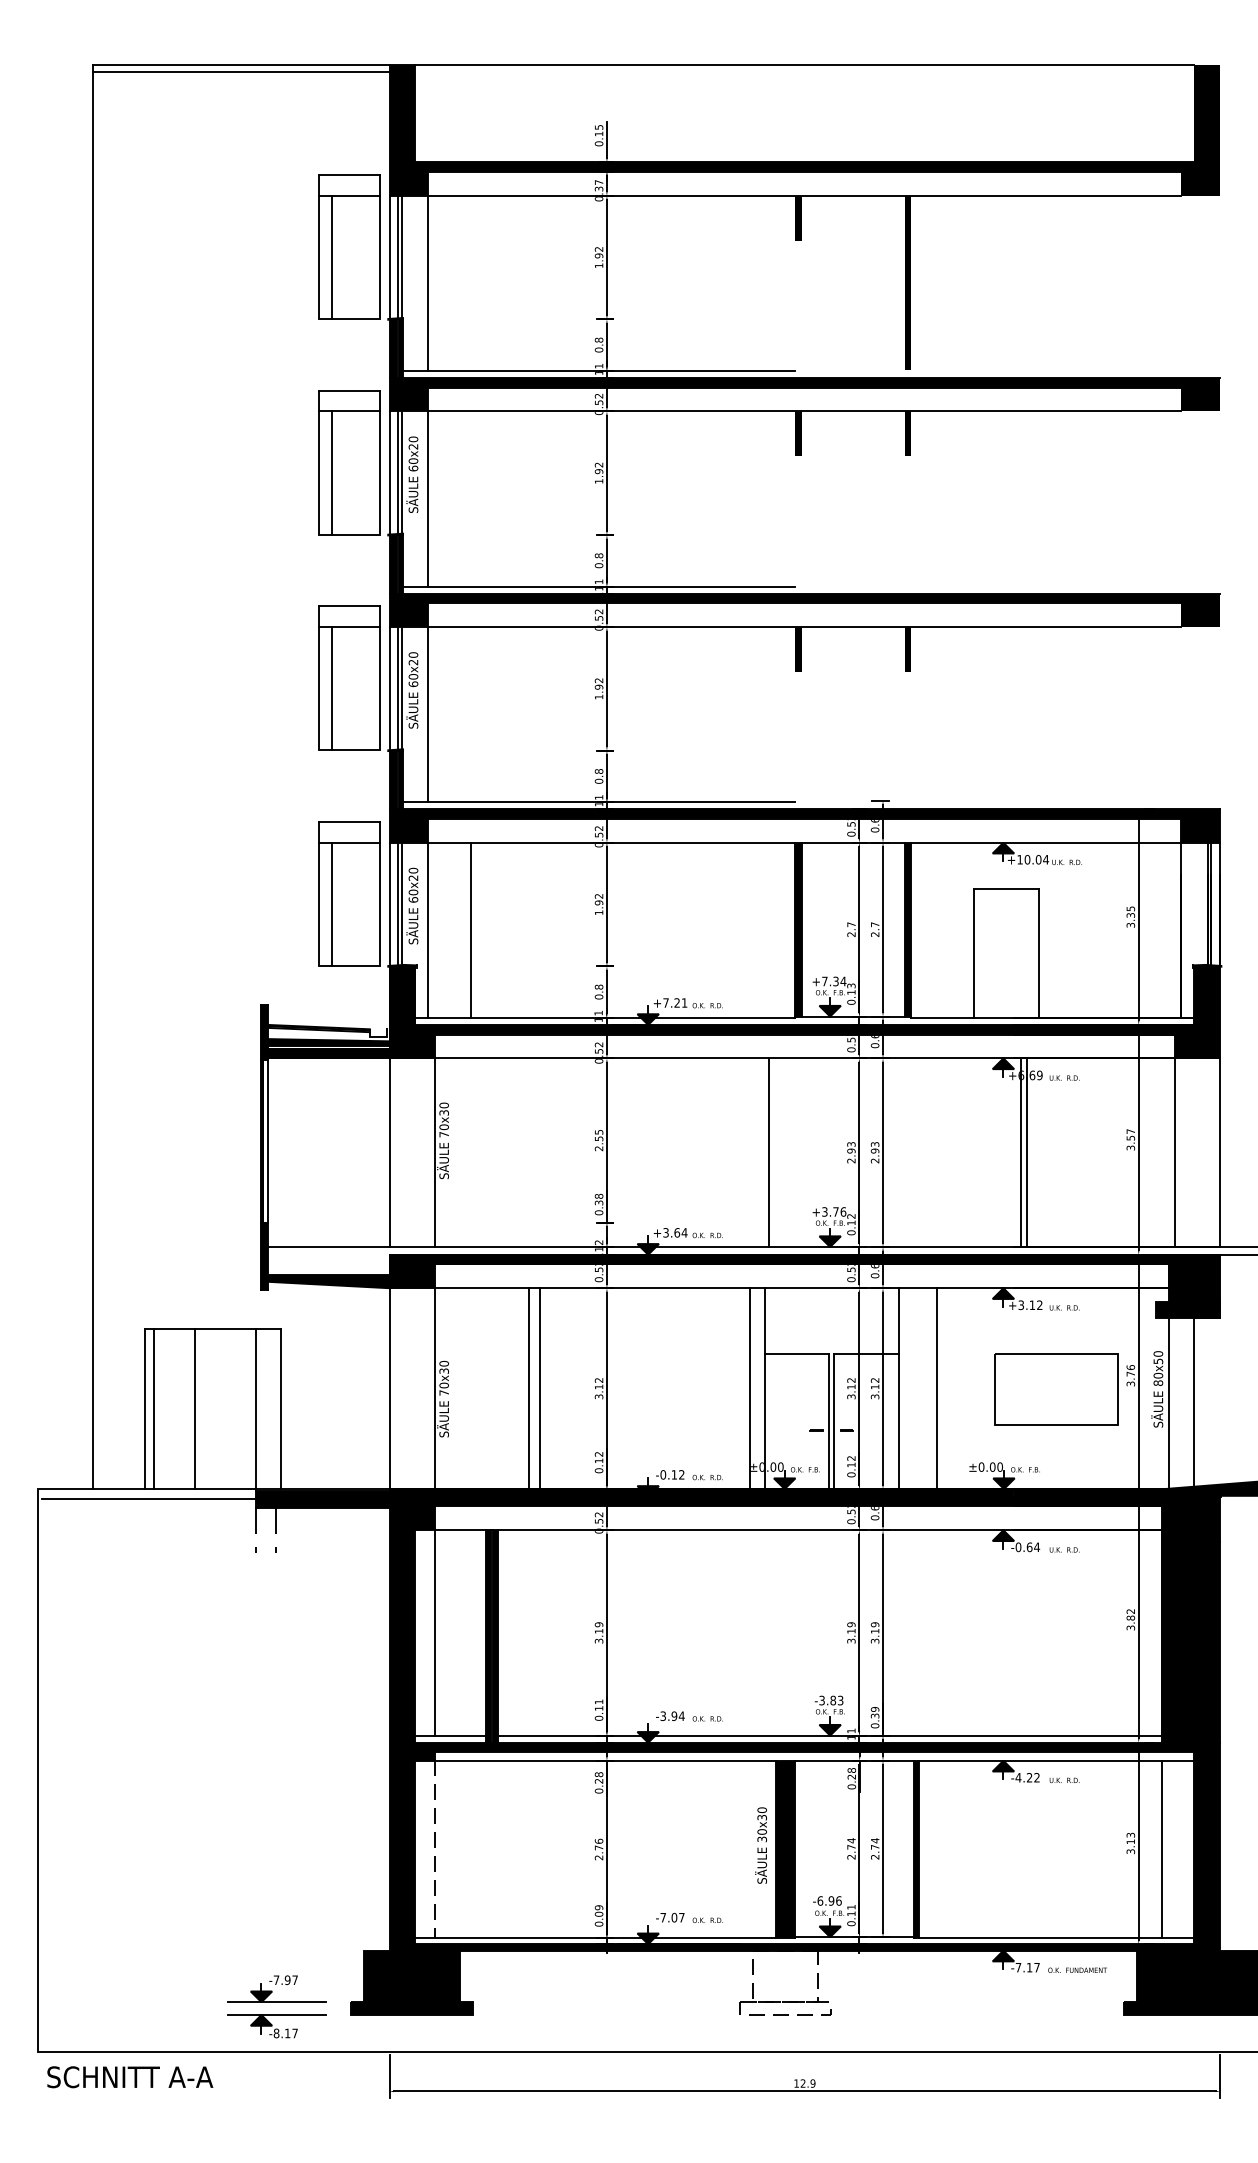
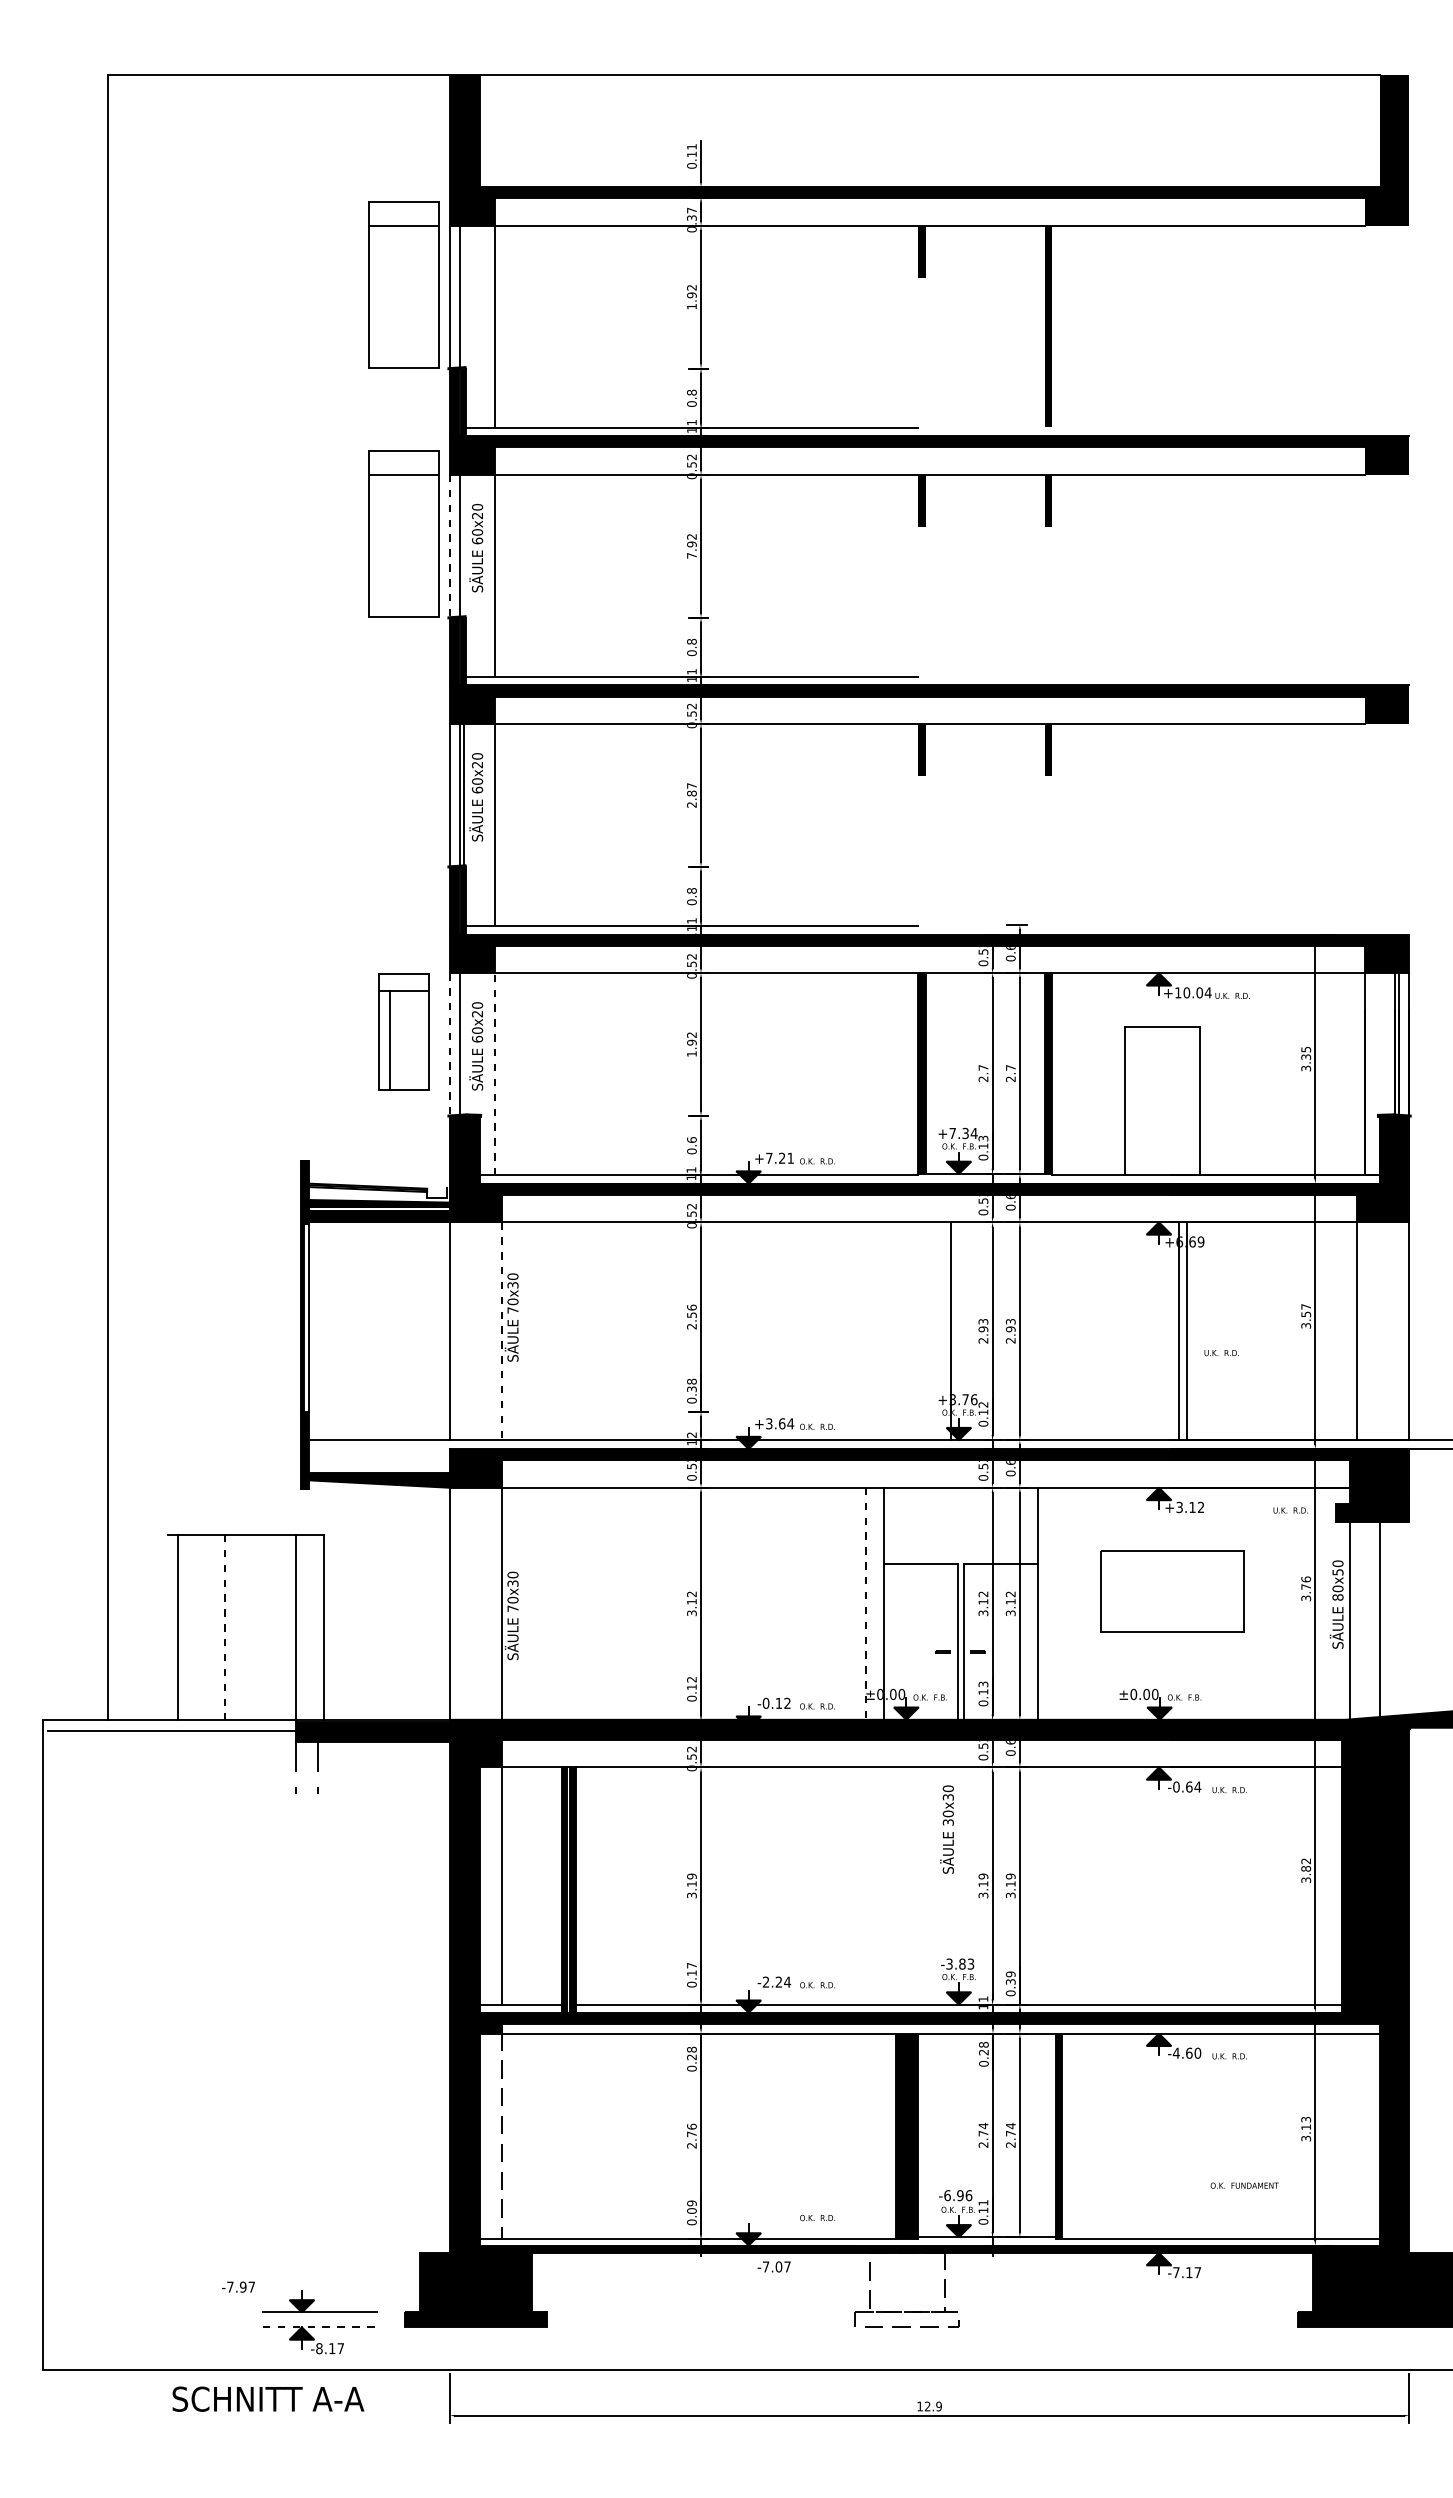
line: (241, 71) -> (278, 82), removed
text: (598, 127) -> (691, 146), 0.15 -> 0.11
line: (332, 256) -> (383, 296), removed
line: (401, 256) -> (463, 296), removed
line: (332, 472) -> (383, 545), removed
line: (401, 472) -> (463, 545), removed
line: (389, 473) -> (449, 546), solid -> dashed
text: (598, 481) -> (691, 555), 1.92 -> 7.92
part: (349, 677) -> (403, 782), removed
text: (598, 688) -> (691, 795), 1.92 -> 2.87
part: (349, 893) -> (403, 1031), size x0.7
line: (401, 903) -> (463, 1043), removed
line: (389, 905) -> (449, 1045), solid -> dashed
line: (428, 929) -> (494, 1073), solid -> dashed
line: (470, 930) -> (543, 1074), removed
text: (598, 986) -> (691, 1139), 0.8 -> 0.6
text: (1064, 1078) -> (1221, 1353), moved
text: (598, 1132) -> (691, 1307), 2.55 -> 2.56
line: (435, 1152) -> (502, 1331), solid -> dashed
line: (769, 1152) -> (950, 1331), moved
text: (1064, 1307) -> (1290, 1510), moved
line: (528, 1388) -> (610, 1603), removed
line: (539, 1388) -> (623, 1603), removed
line: (936, 1388) -> (1081, 1603), removed
line: (750, 1389) -> (866, 1604), solid -> dashed
part: (1056, 1389) -> (1172, 1591), moved
line: (145, 1408) -> (167, 1626), removed
line: (195, 1409) -> (225, 1627), solid -> dashed
text: (851, 1458) -> (983, 1684), 0.12 -> 0.13
text: (598, 1701) -> (691, 1965), 0.11 -> 0.17
text: (668, 1715) -> (772, 1981), -3.94 -> -2.24
text: (1033, 1777) -> (1193, 2052), -4.22 -> -4.60
text: (760, 1845) -> (946, 1829), moved
line: (1162, 1848) -> (1342, 2135), removed
text: (669, 1917) -> (773, 2266), moved
text: (1077, 1970) -> (1244, 2185), moved
text: (283, 1979) -> (238, 2286), moved
line: (276, 2015) -> (319, 2327), solid -> dashed
text: (130, 2076) -> (268, 2398), moved

